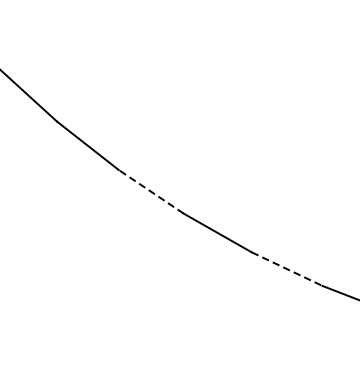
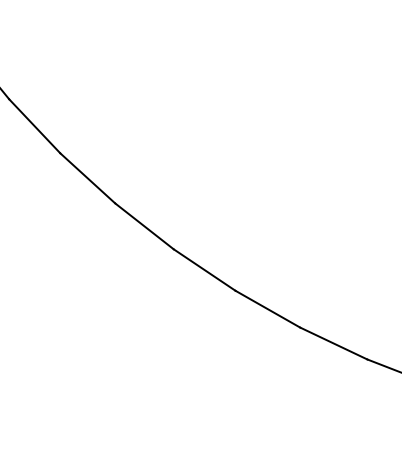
line: (151, 191) -> (204, 269), dashed -> solid
line: (288, 269) -> (334, 343), dashed -> solid

